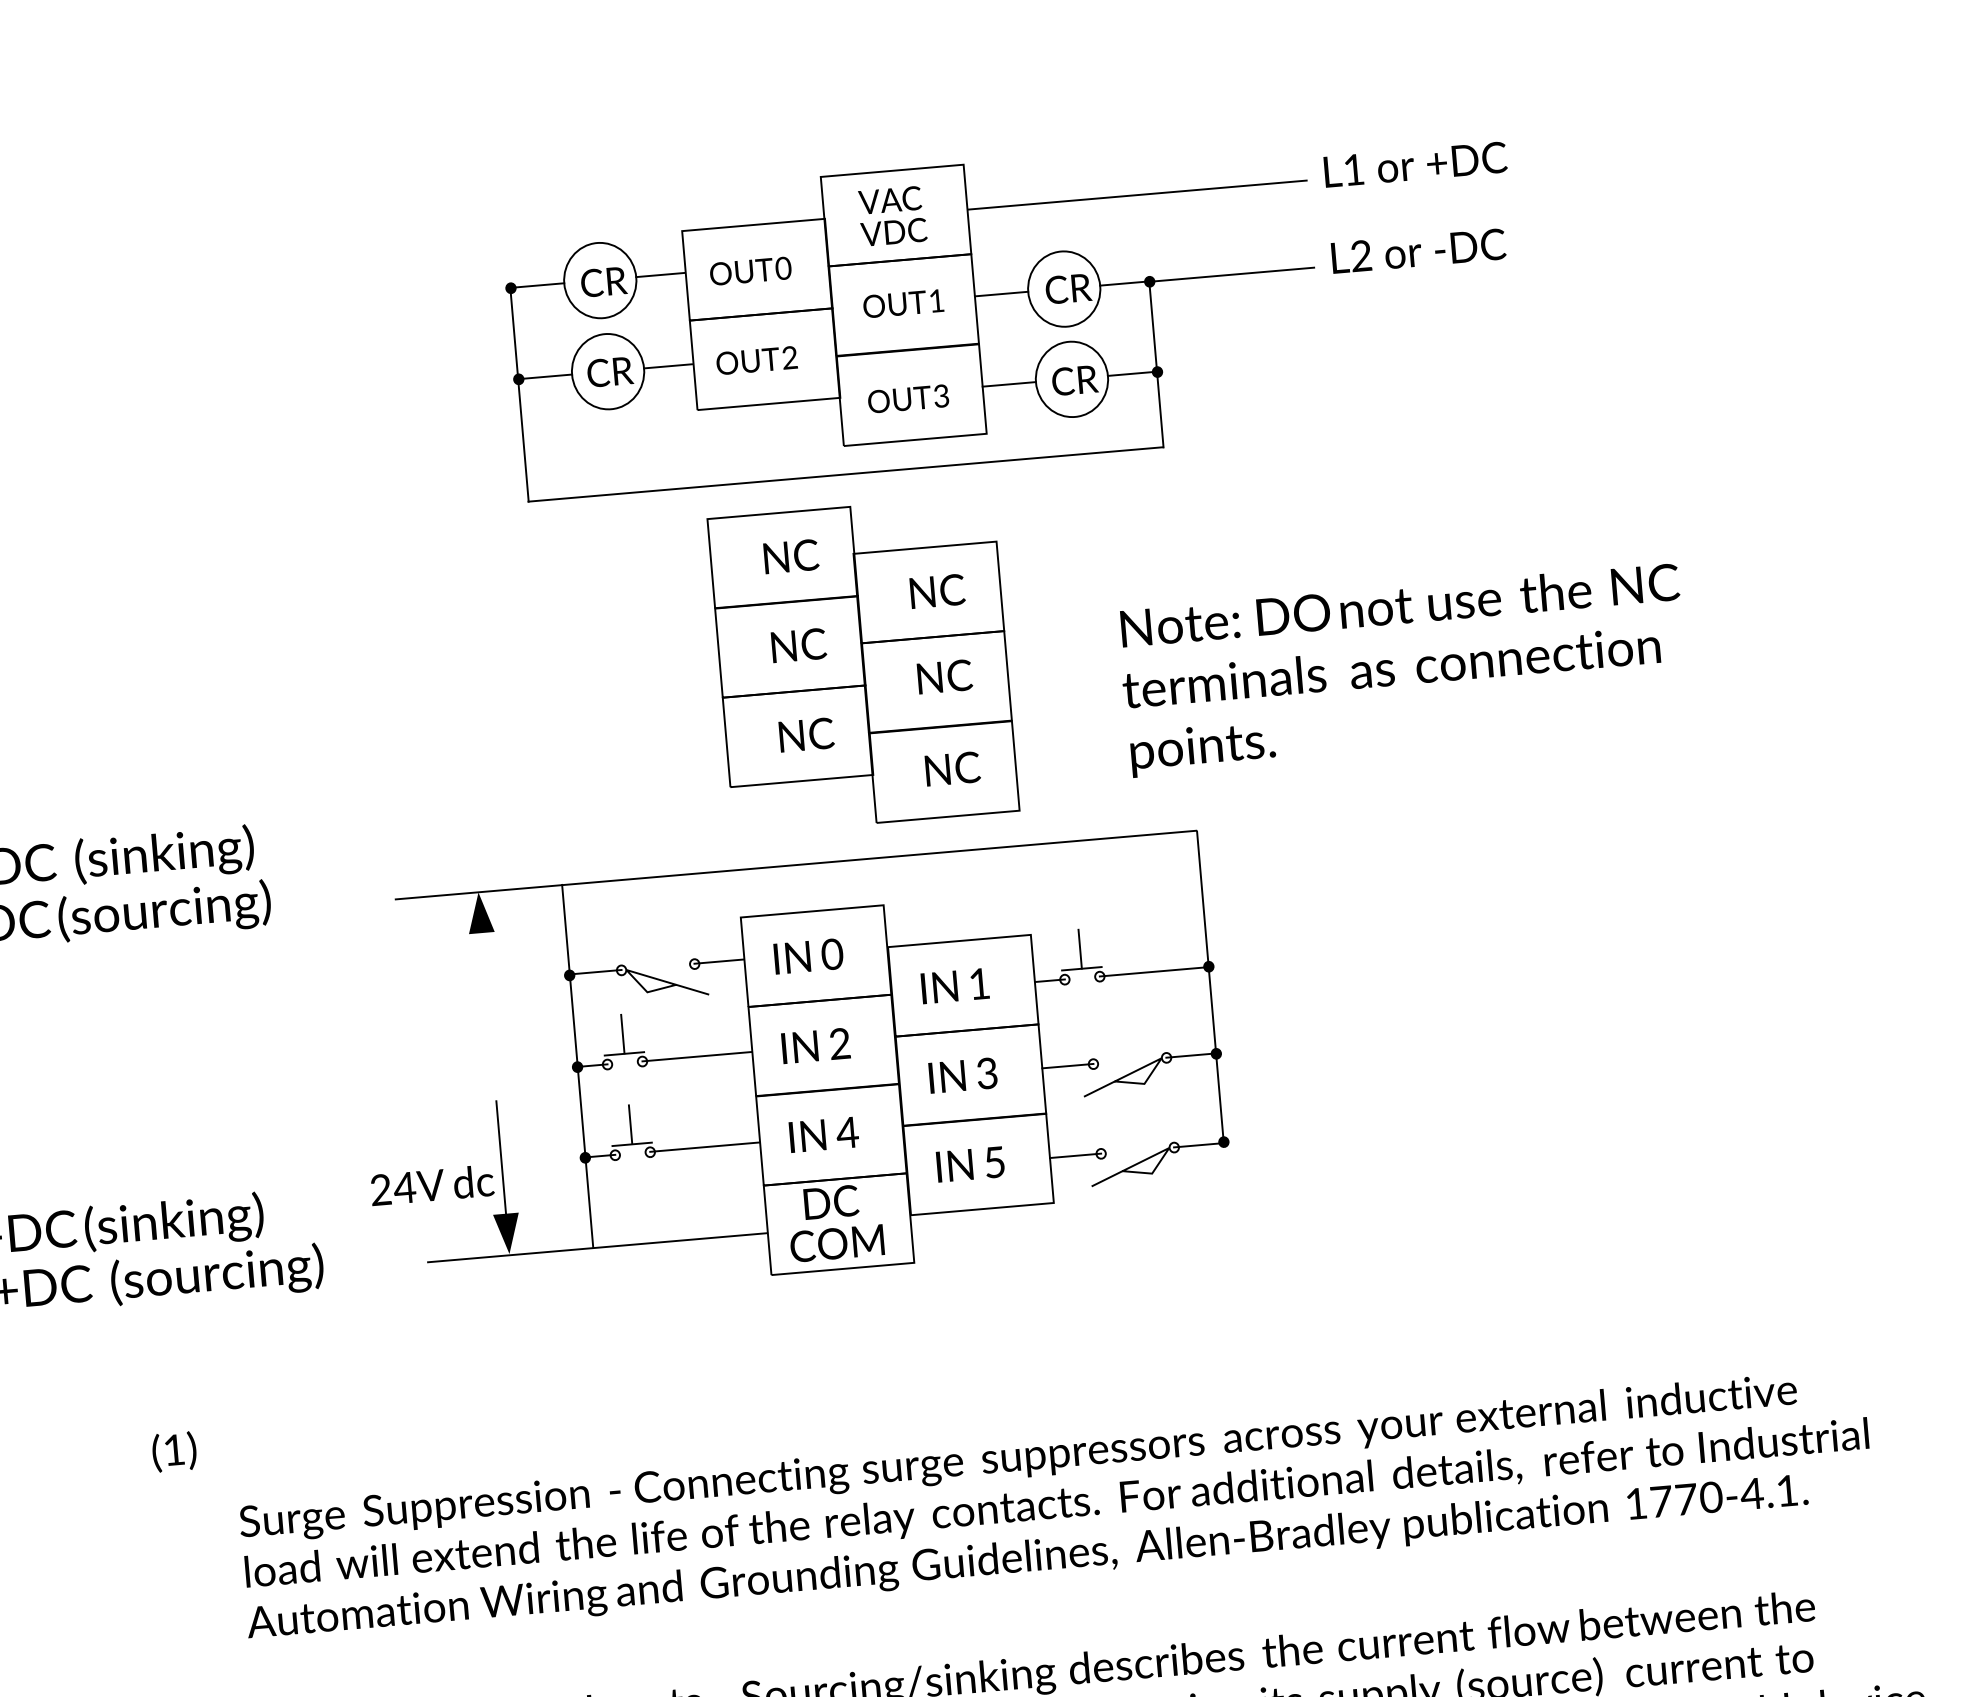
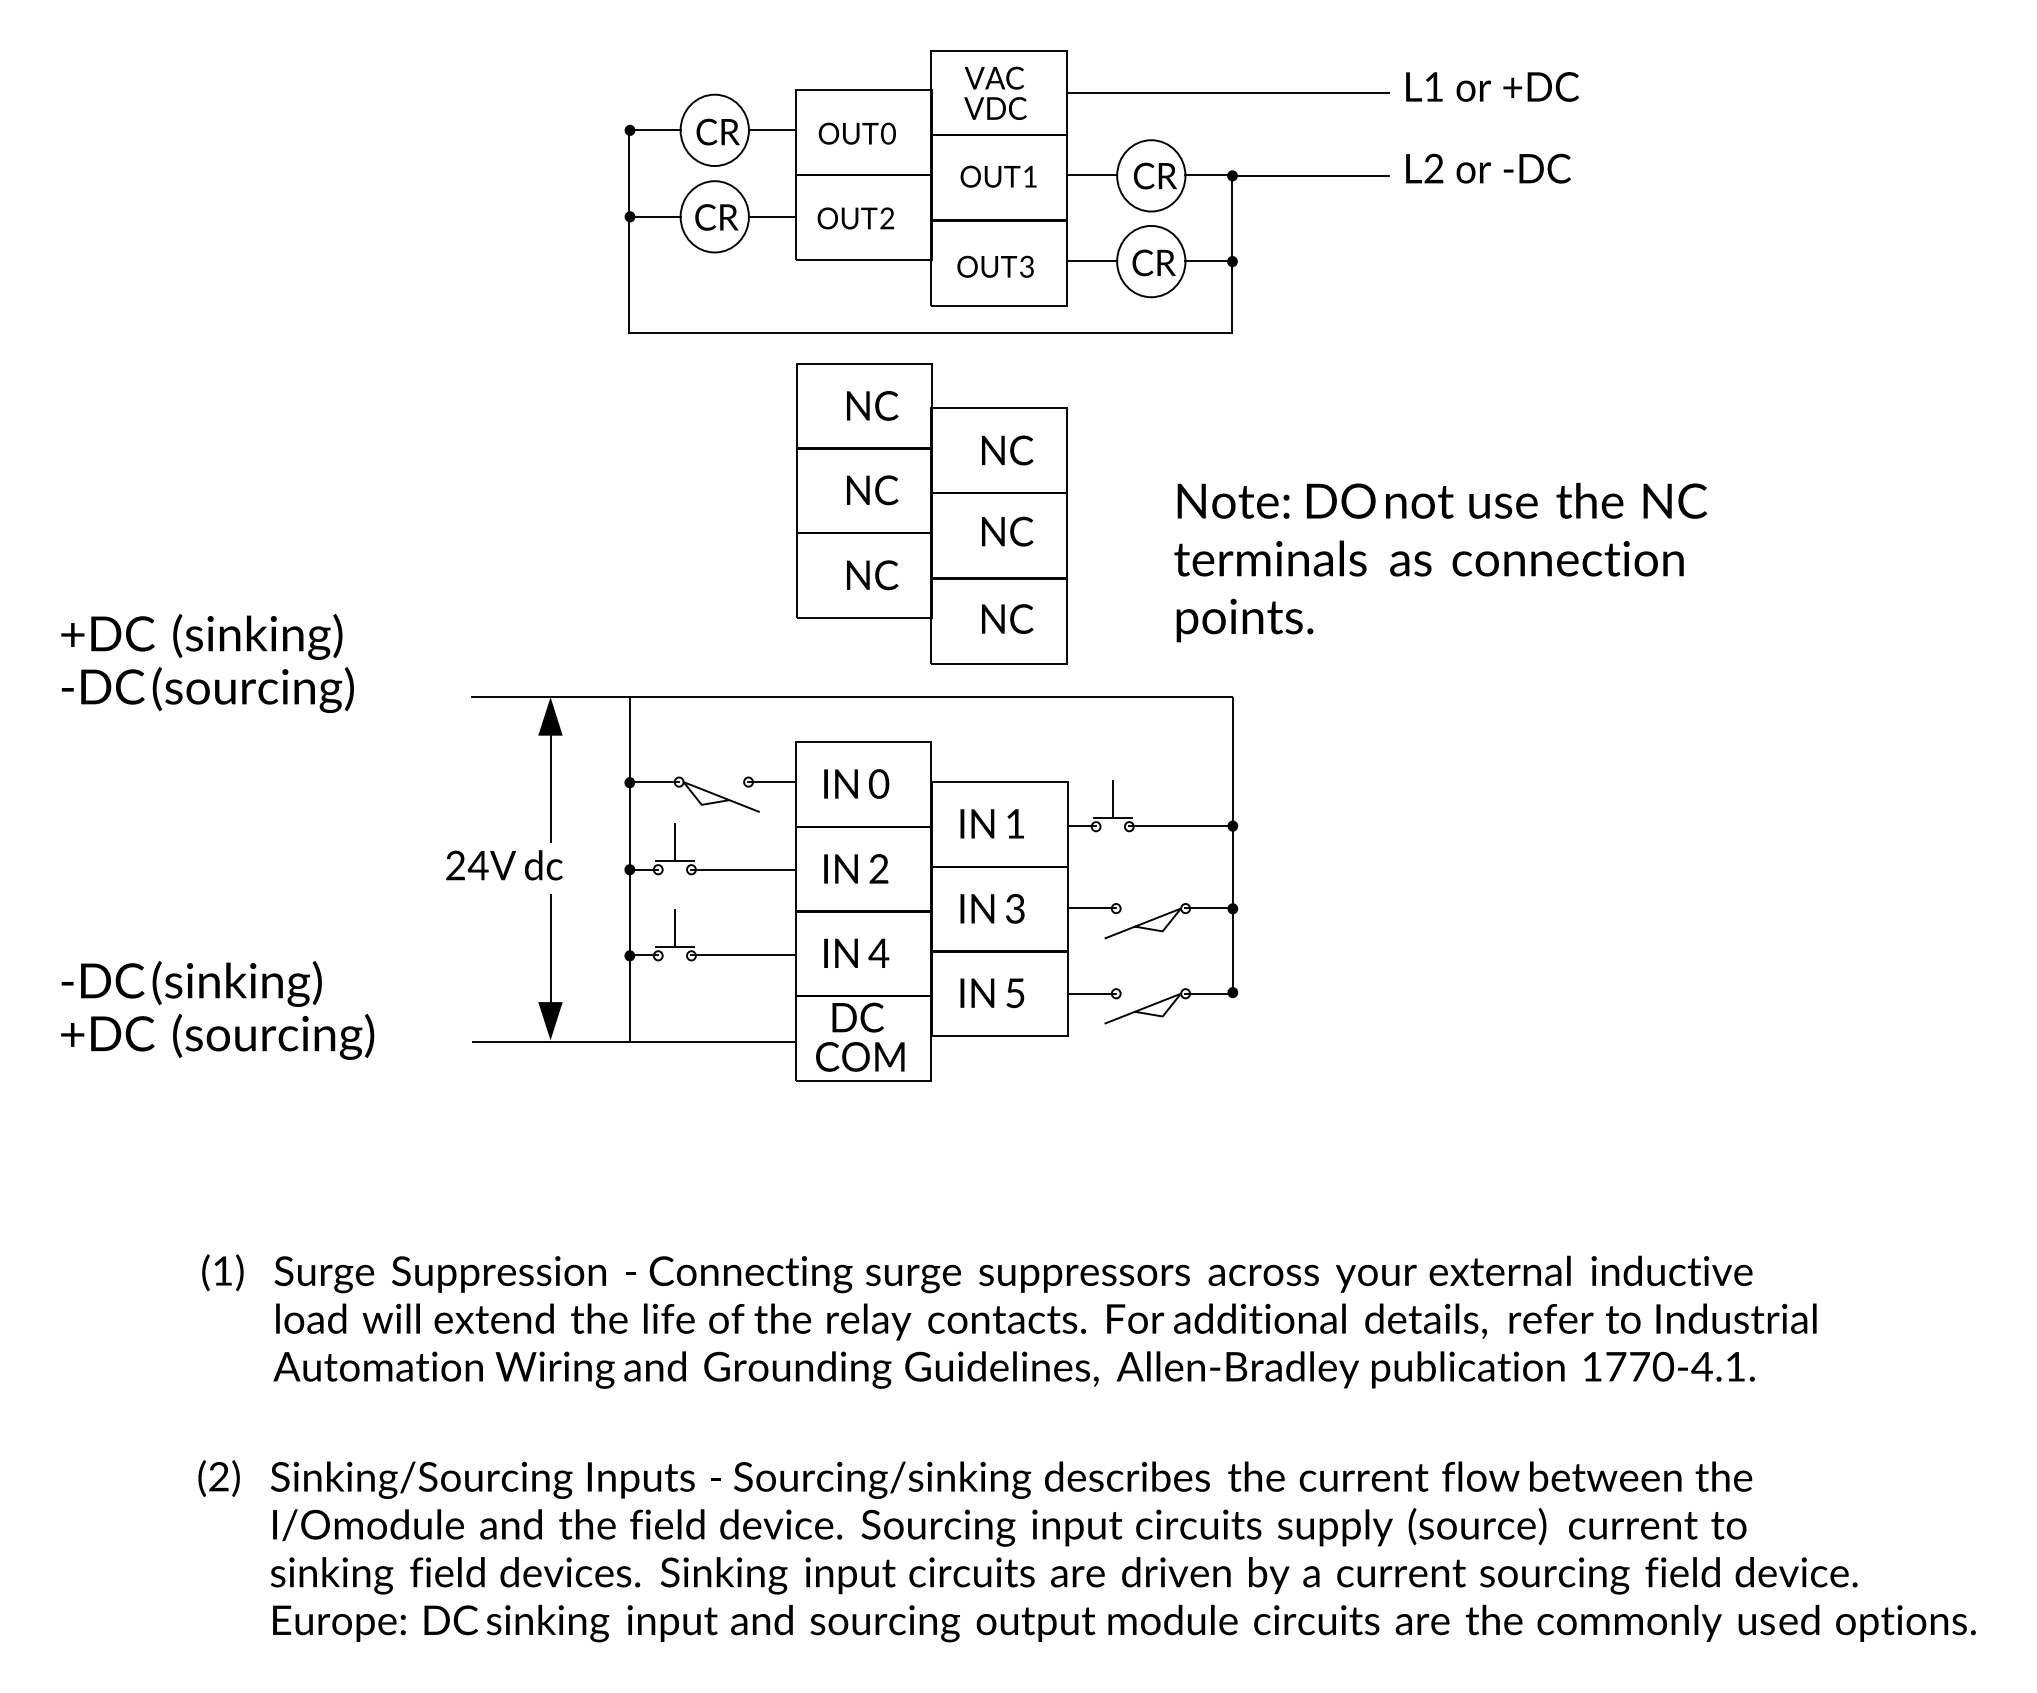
line: (486, 985) -> (550, 785), added
text: (432, 1185) -> (504, 865), moved
text: (174, 1451) -> (222, 1272), moved

